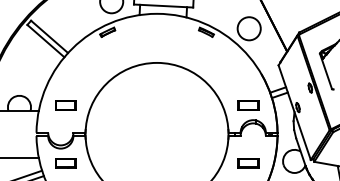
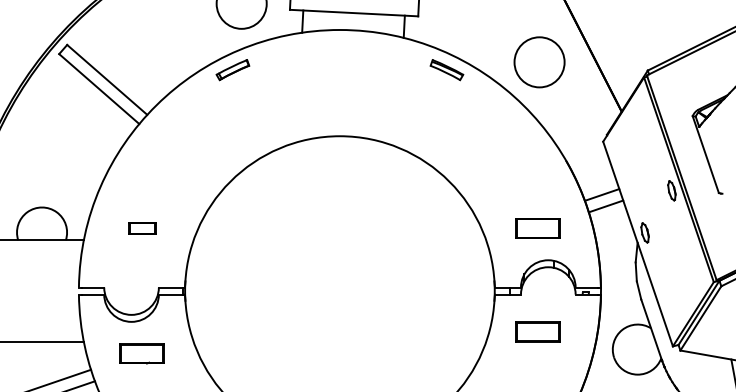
part: (65, 105) -> (141, 228), size x0.6
part: (248, 163) -> (537, 332), moved

